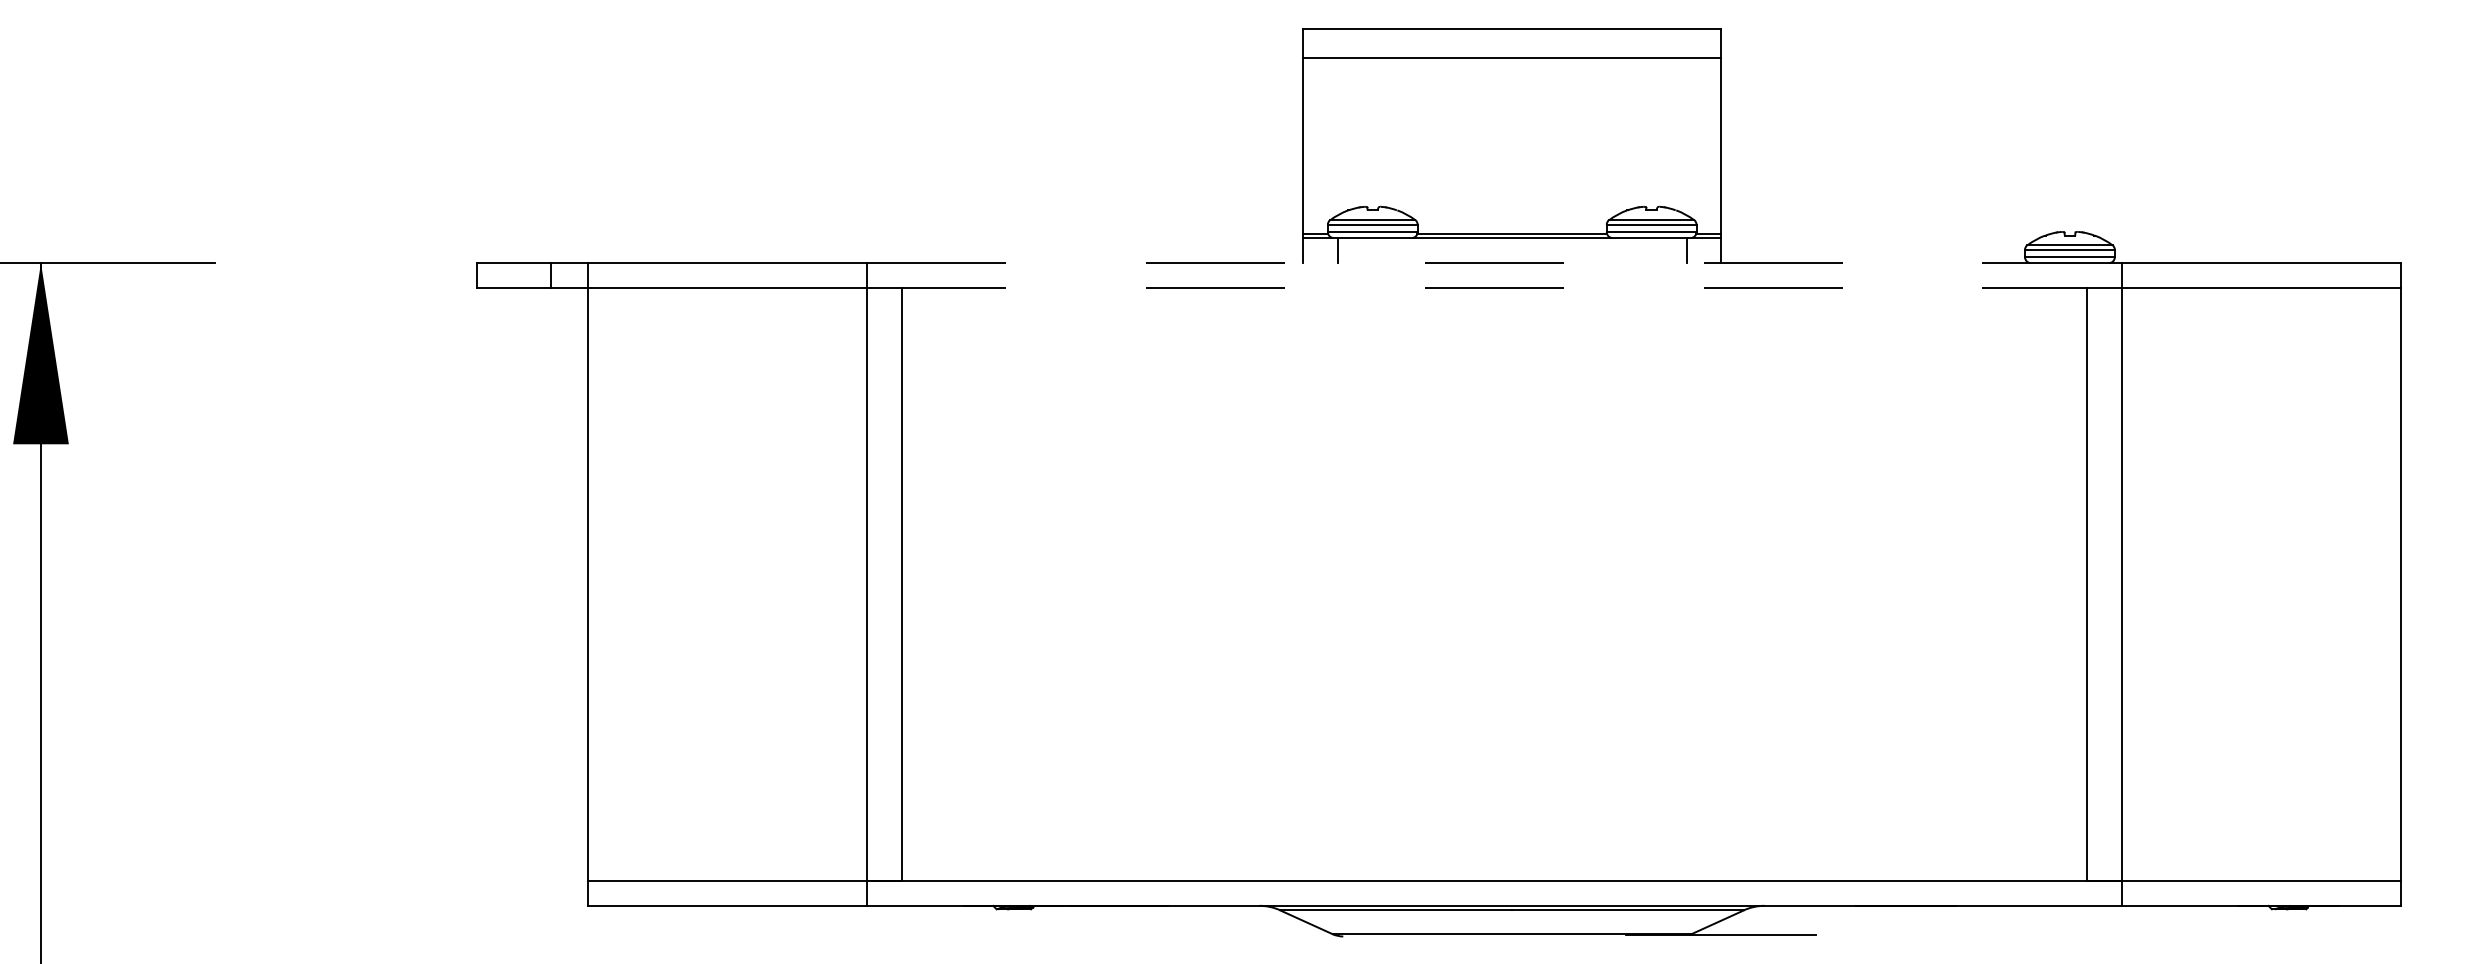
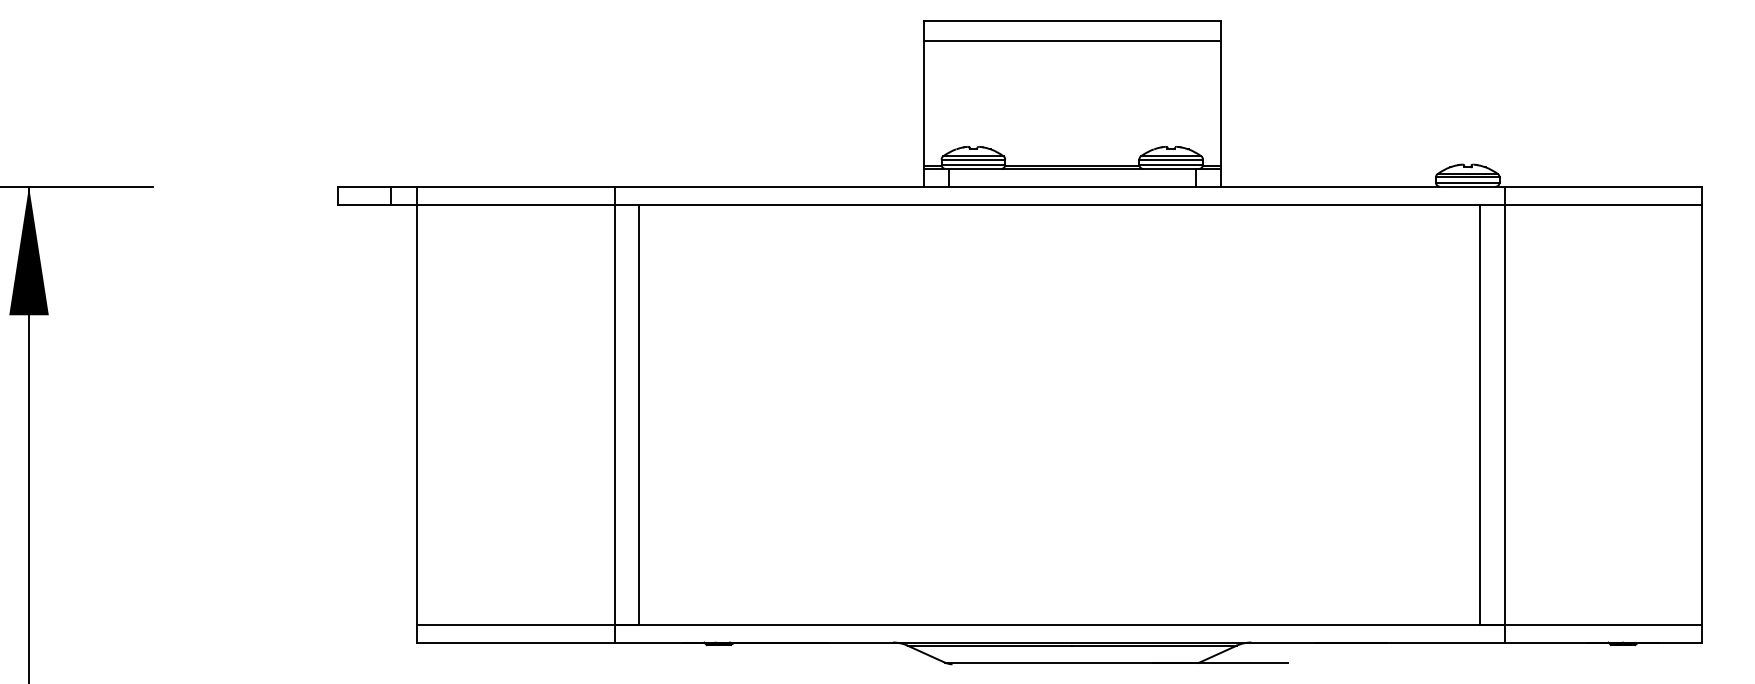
line: (1494, 263) -> (1059, 187), dashed -> solid
line: (1494, 288) -> (1059, 204), dashed -> solid

